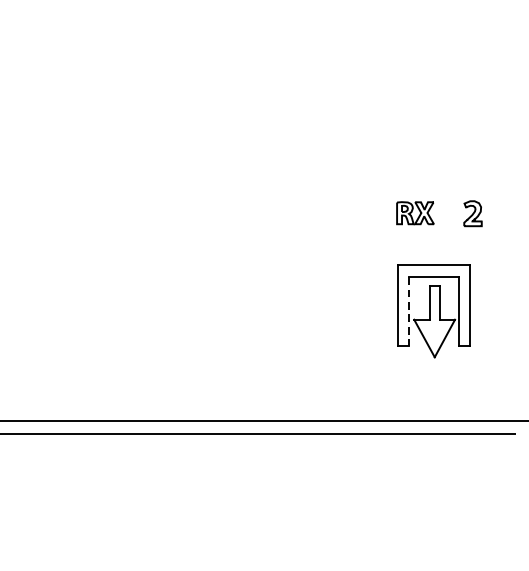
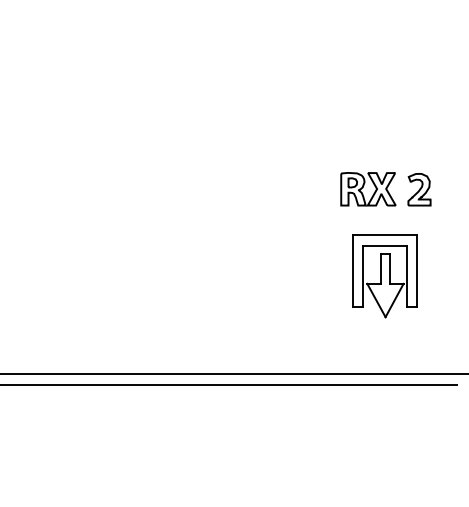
part: (415, 213) -> (368, 189), size x1.67
part: (473, 213) -> (419, 189), size x1.43
line: (408, 311) -> (362, 276), dashed -> solid

